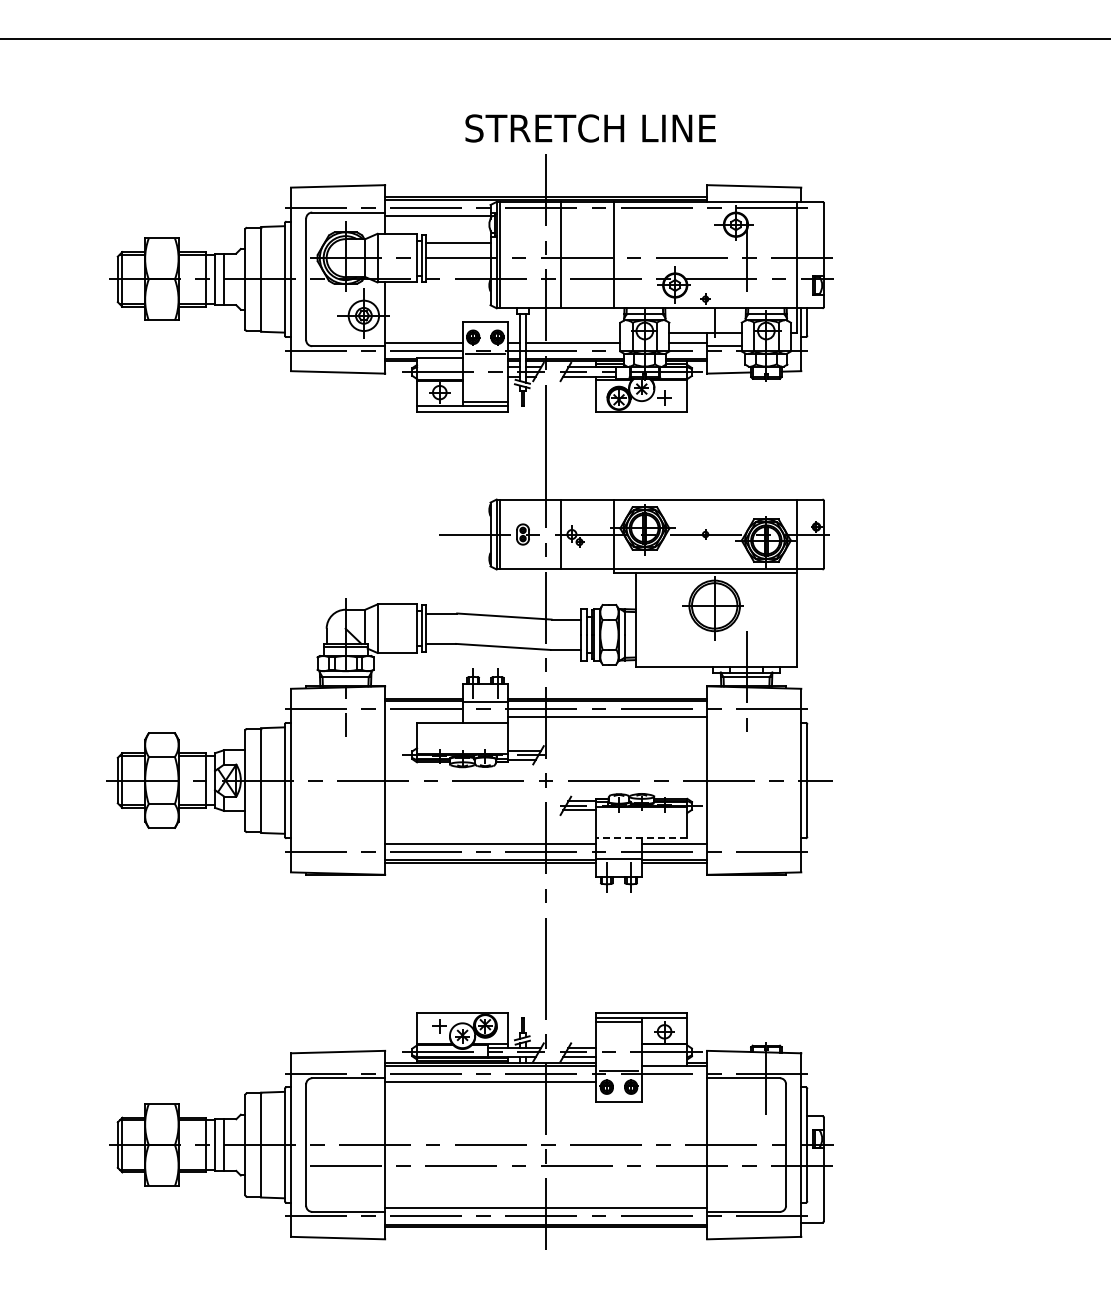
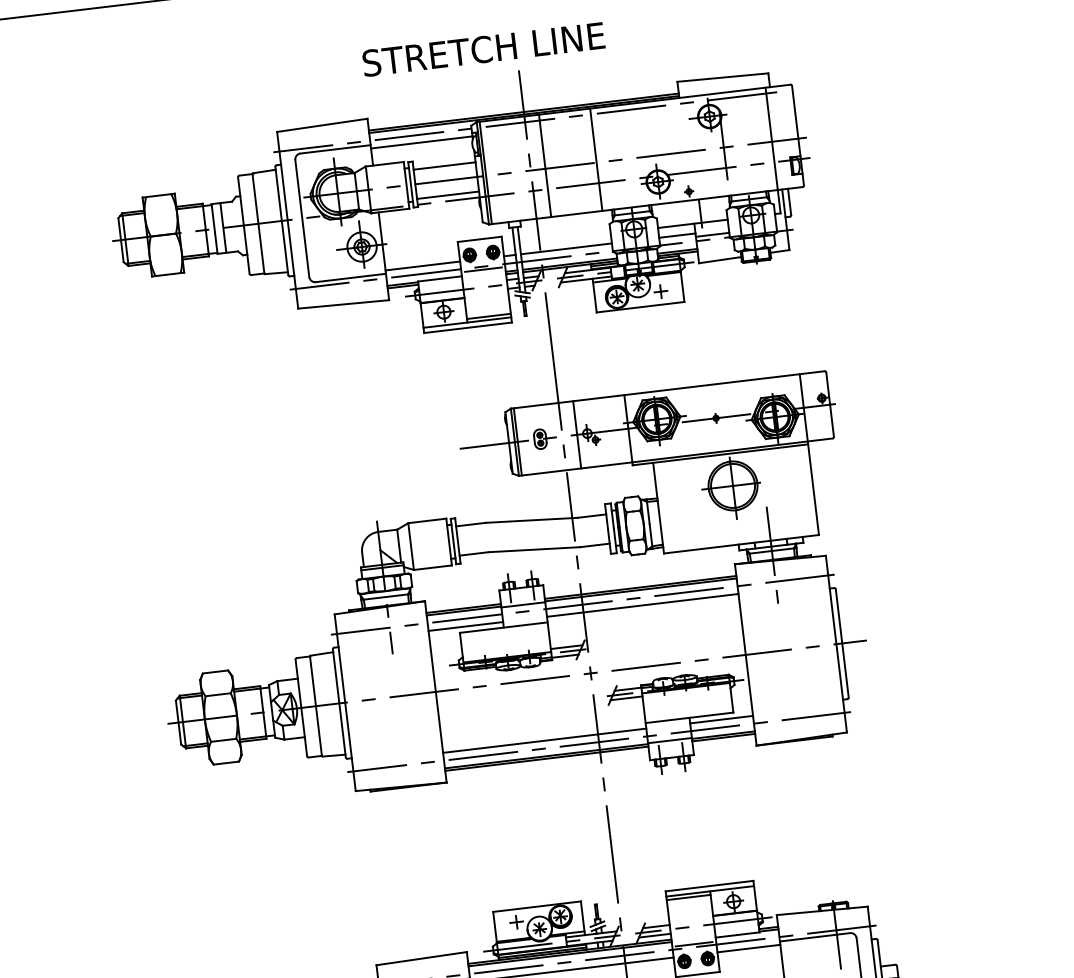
text: (590, 128) -> (483, 49), moved
line: (458, 273) -> (448, 195), added
line: (423, 717) -> (465, 626), added
line: (641, 838) -> (689, 718), dashed -> solid
line: (674, 1081) -> (748, 948), added

